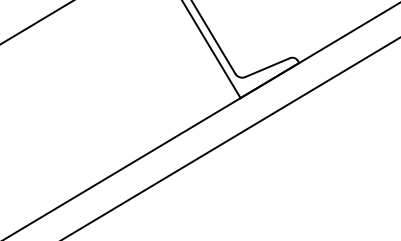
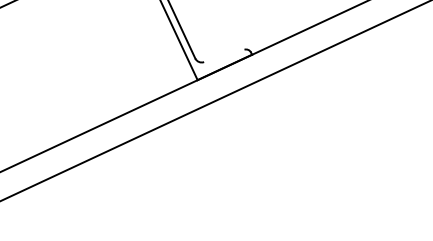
line: (268, 67) -> (224, 55), removed

